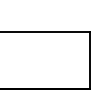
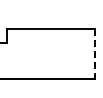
line: (89, 60) -> (94, 54), solid -> dashed

